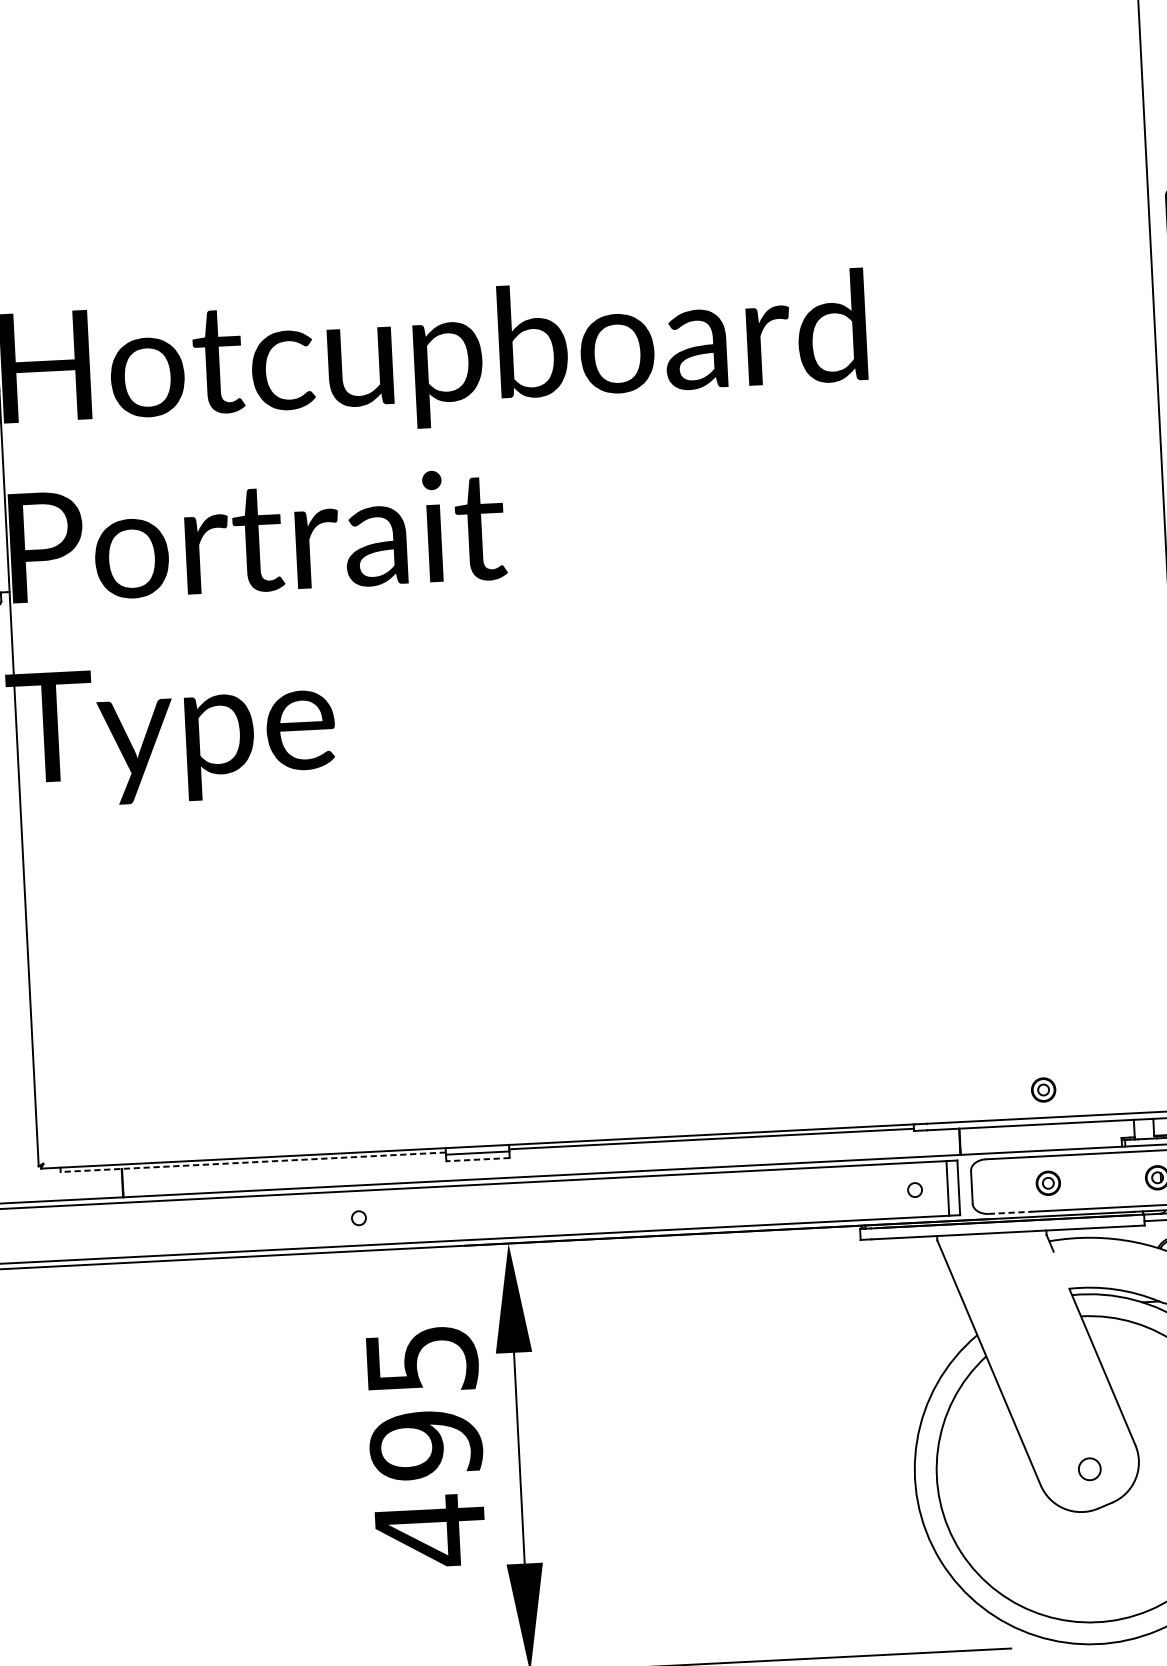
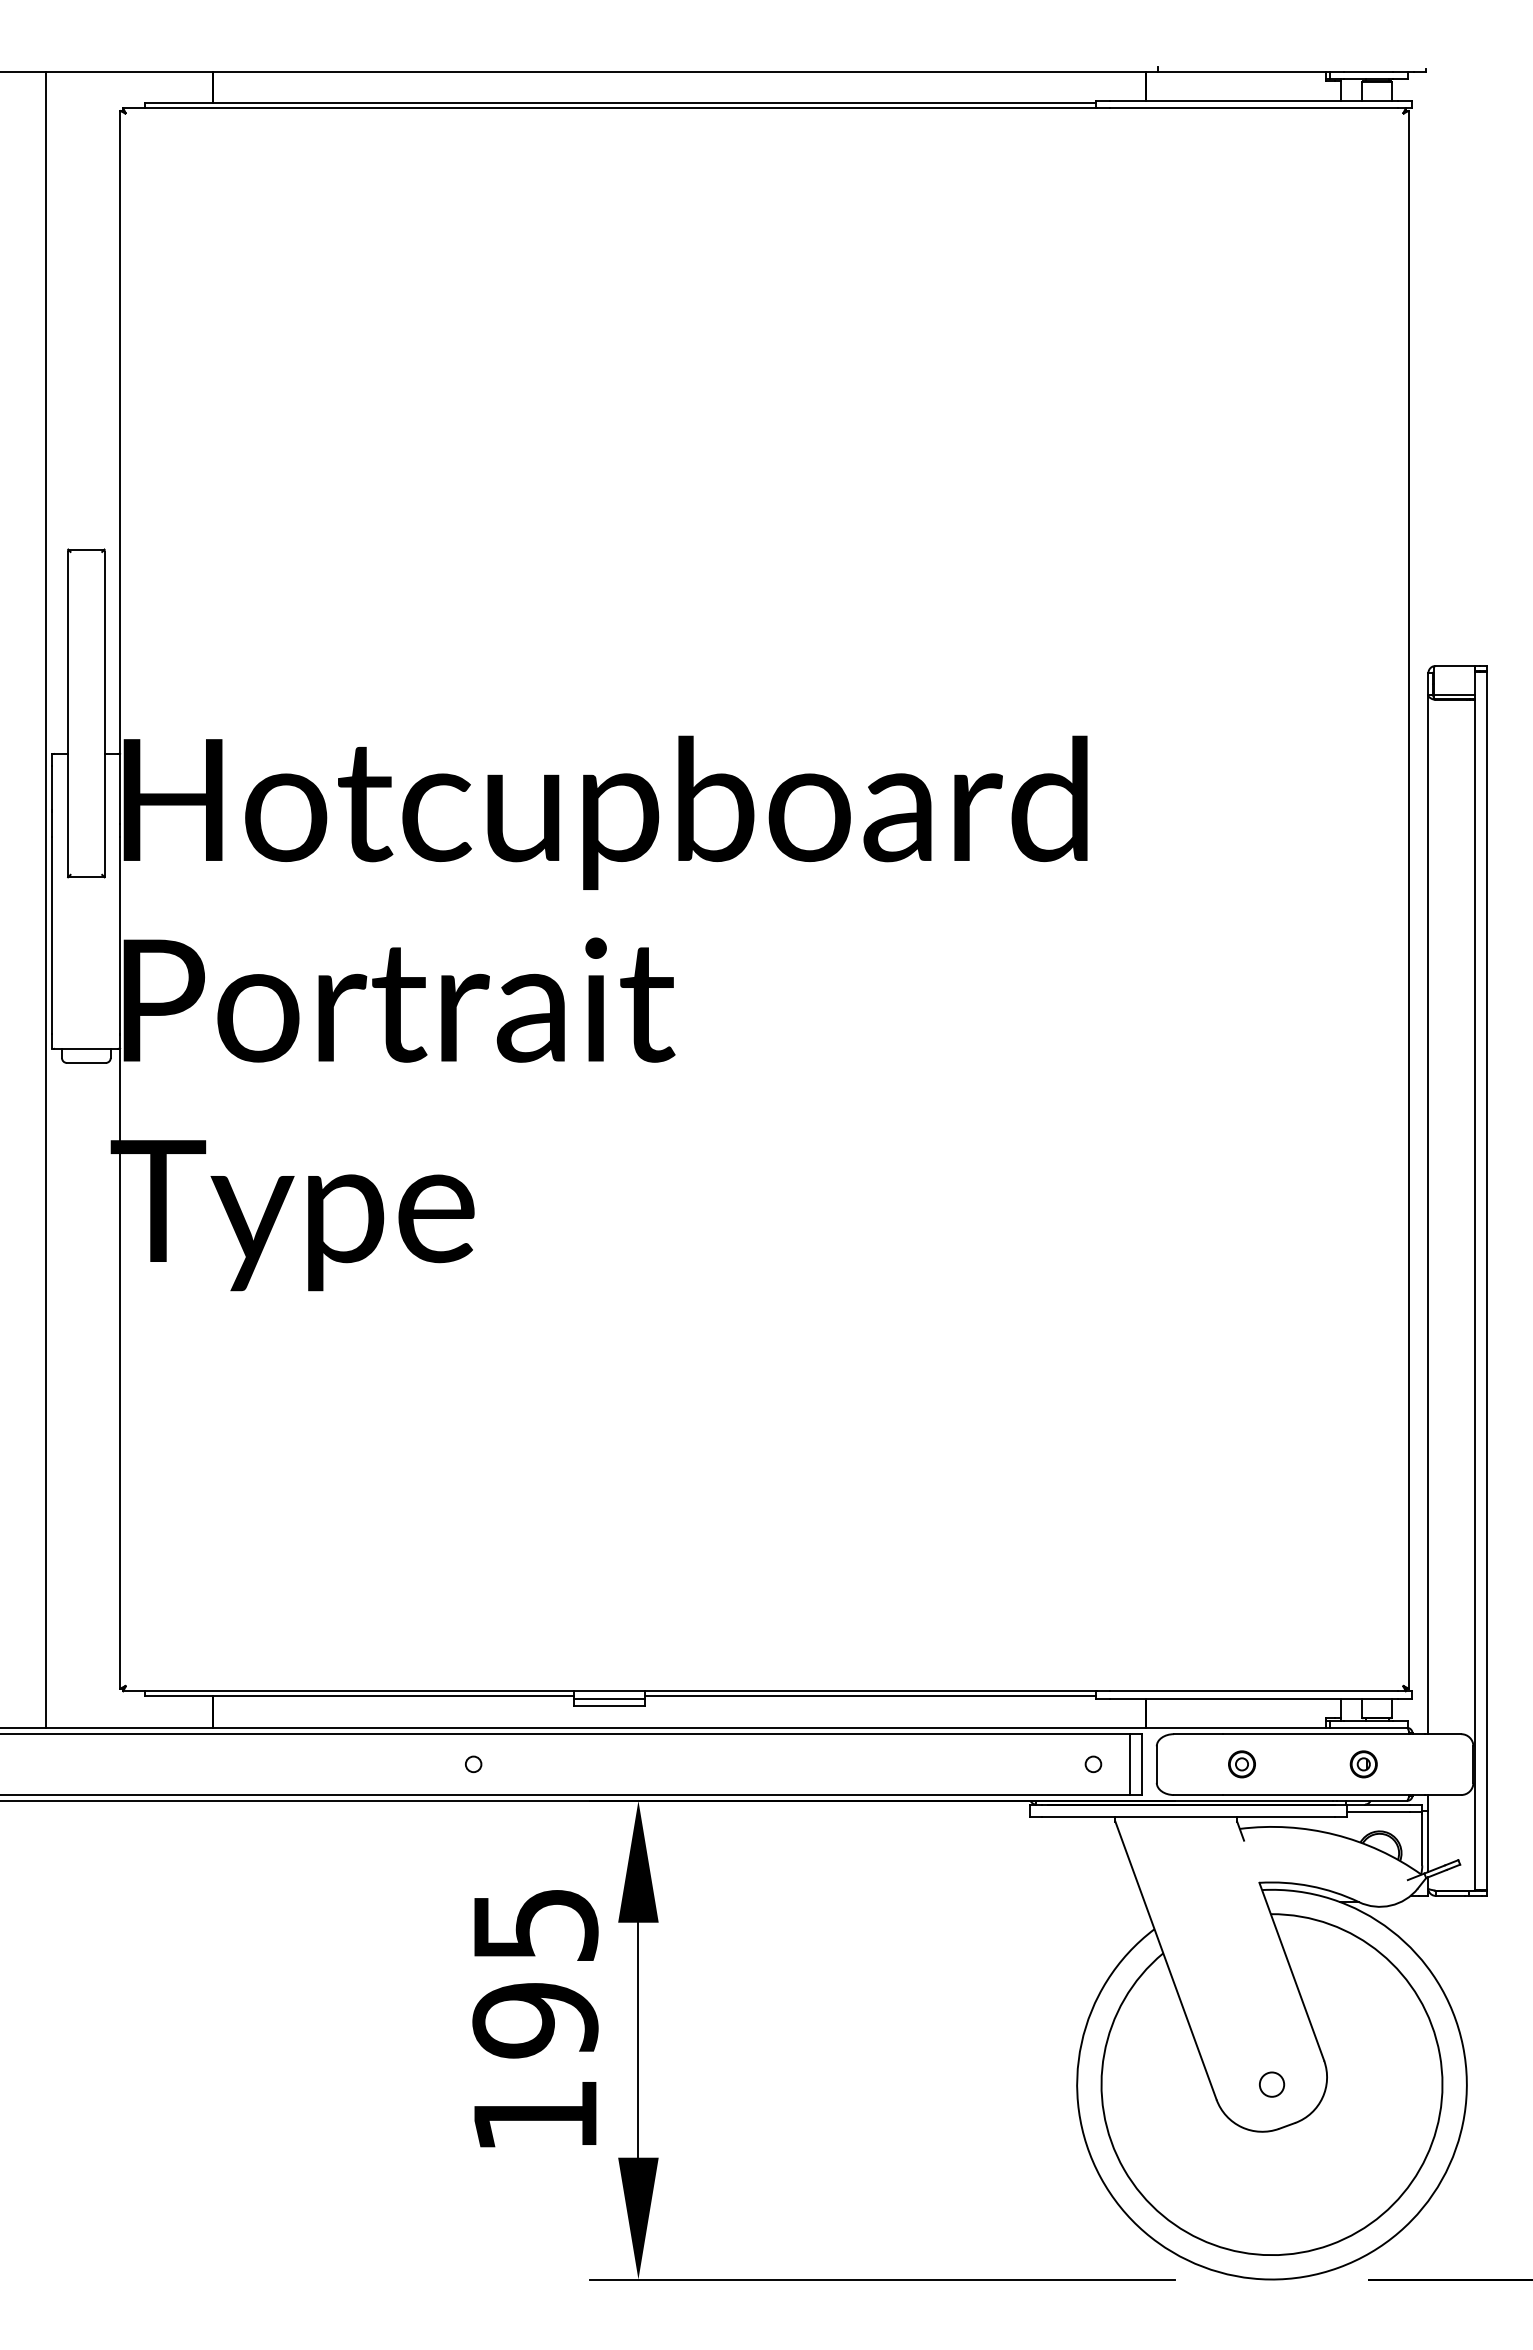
part: (1043, 1090) -> (1241, 1660), removed
line: (477, 1159) -> (608, 1705), dashed -> solid
line: (253, 1162) -> (359, 1696), dashed -> solid
line: (1010, 1213) -> (1198, 1795), dashed -> solid
text: (430, 1531) -> (535, 2116), 495 -> 195

